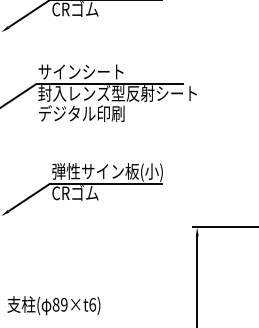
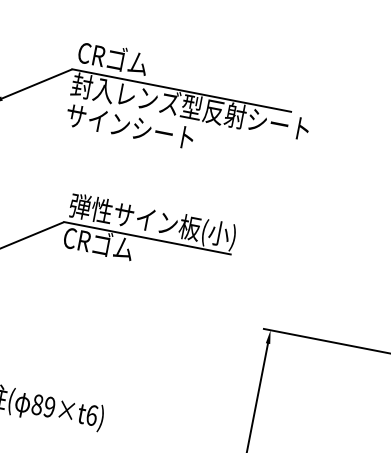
text: (80, 71) -> (141, 63), サインシート -> CRゴム
text: (81, 113) -> (130, 126), デジタル印刷 -> サインシート

